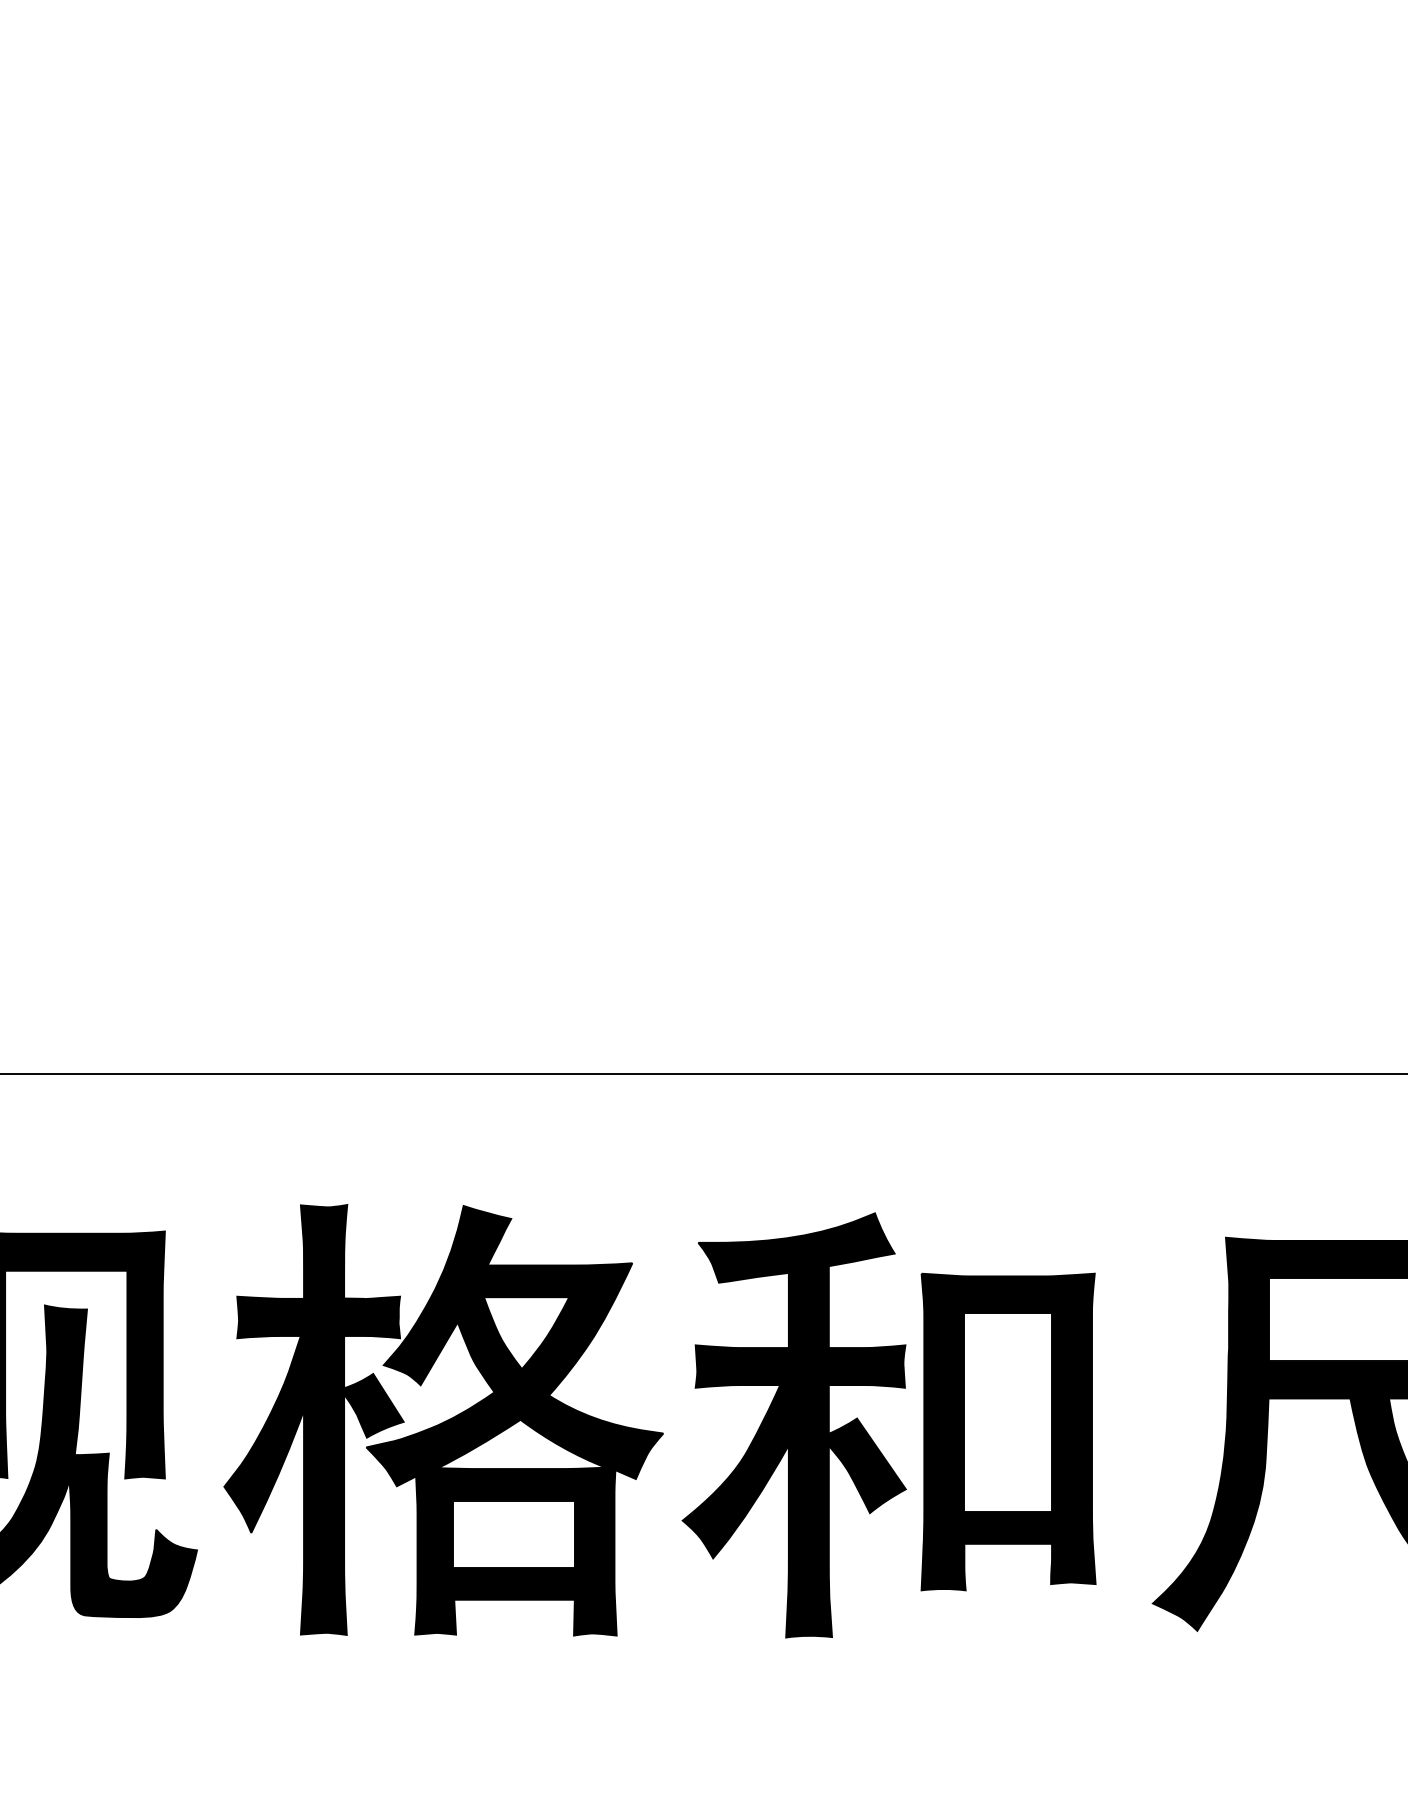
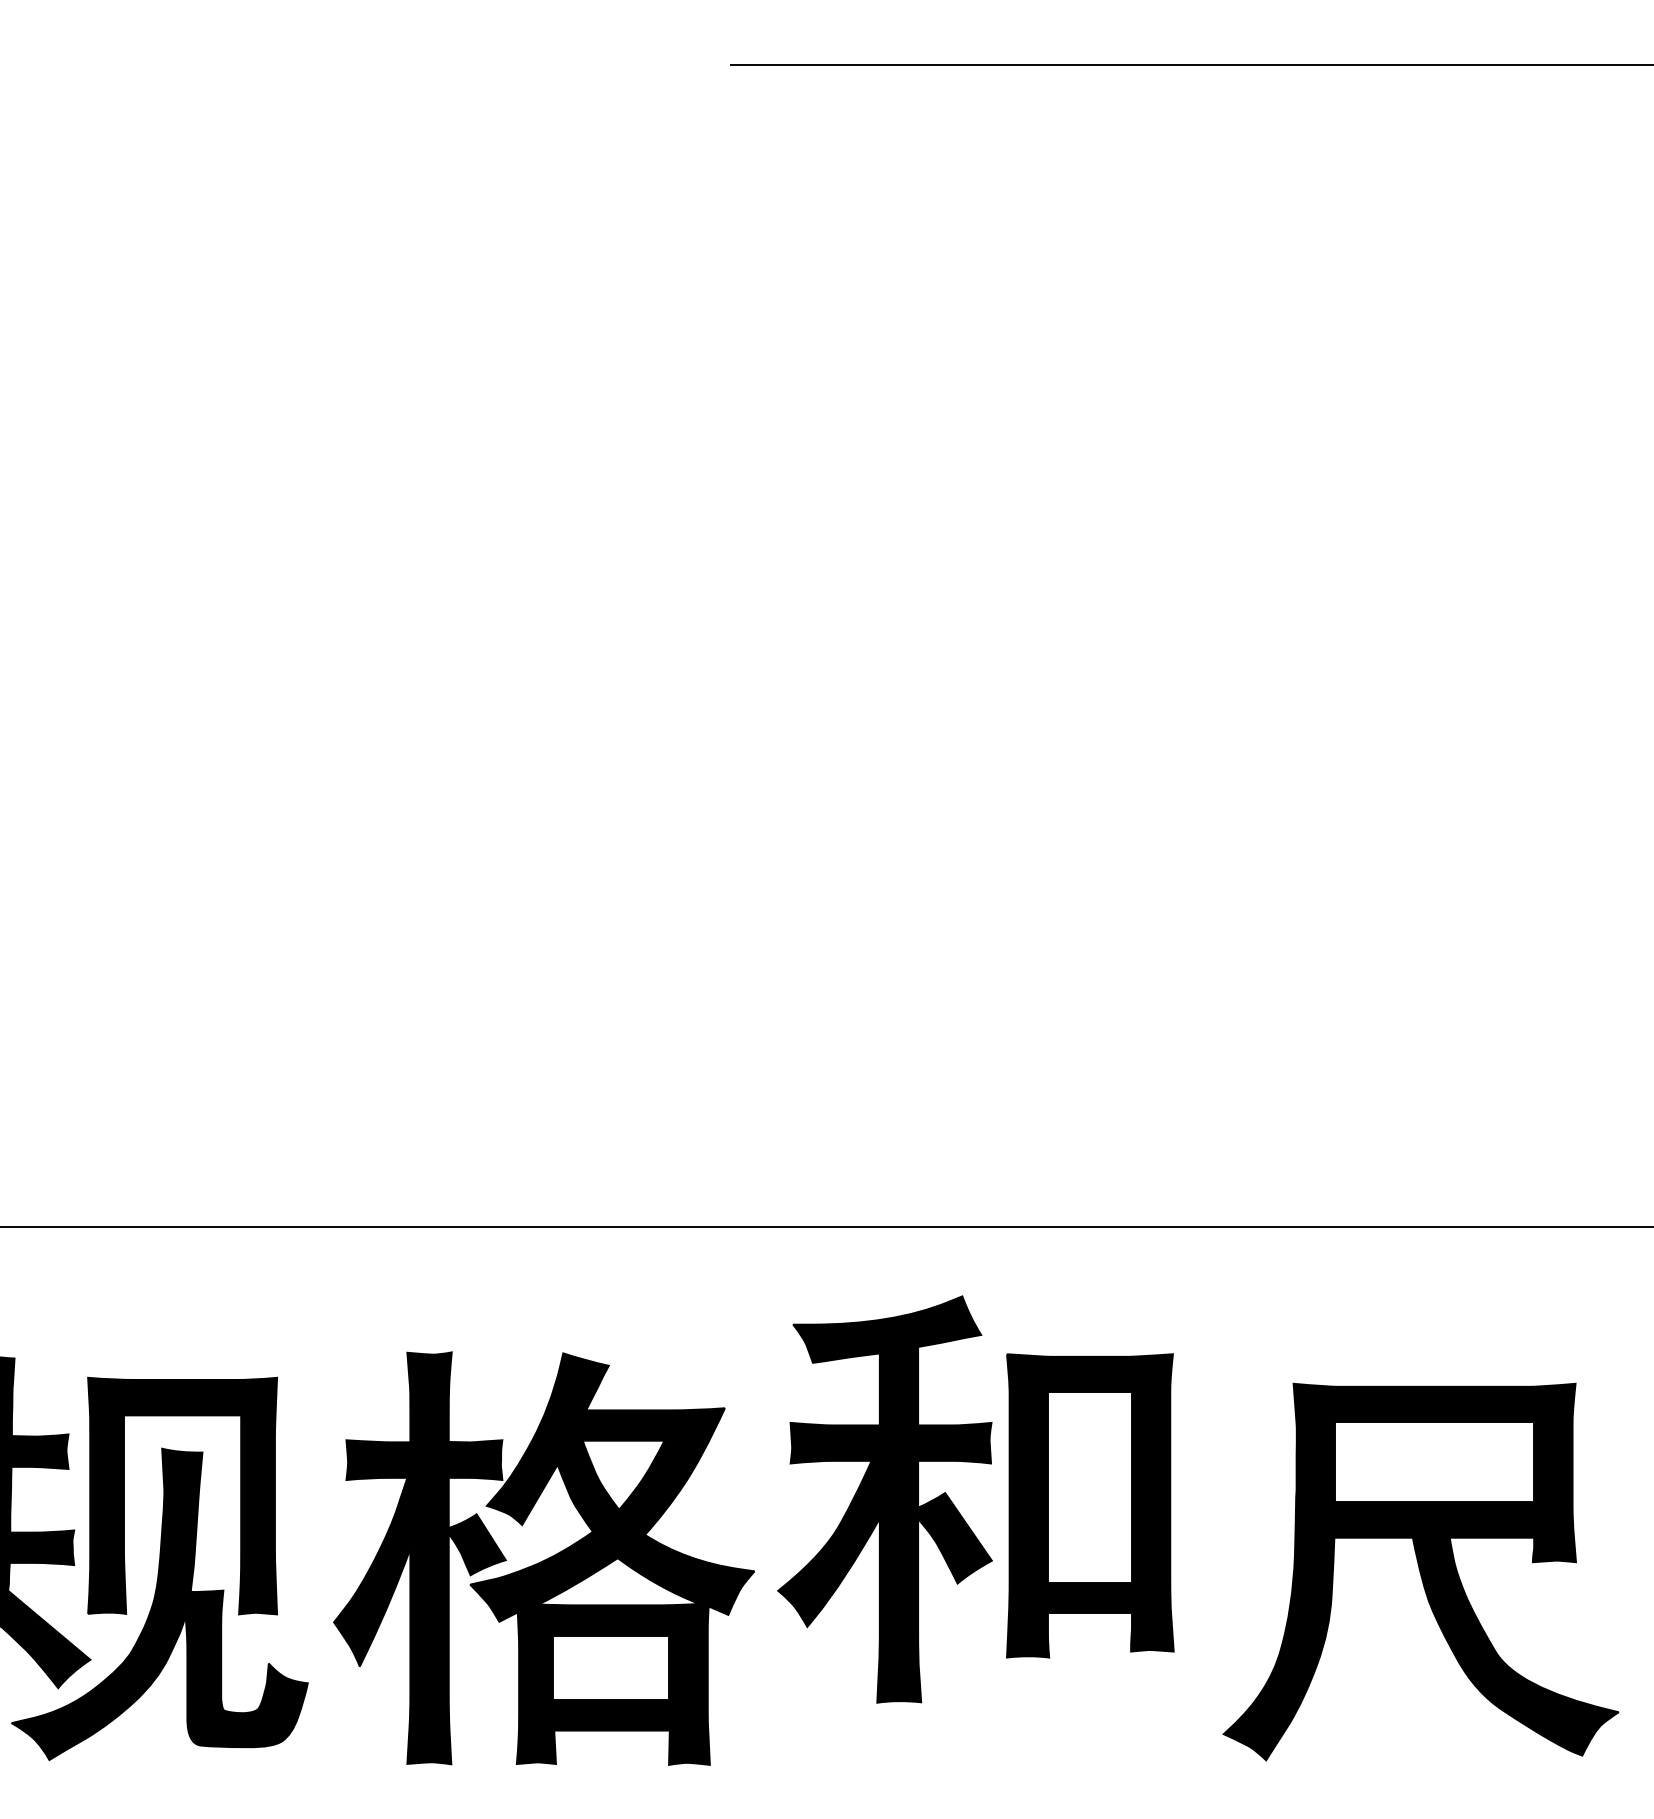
part: (870, 1436) -> (958, 1510), moved

